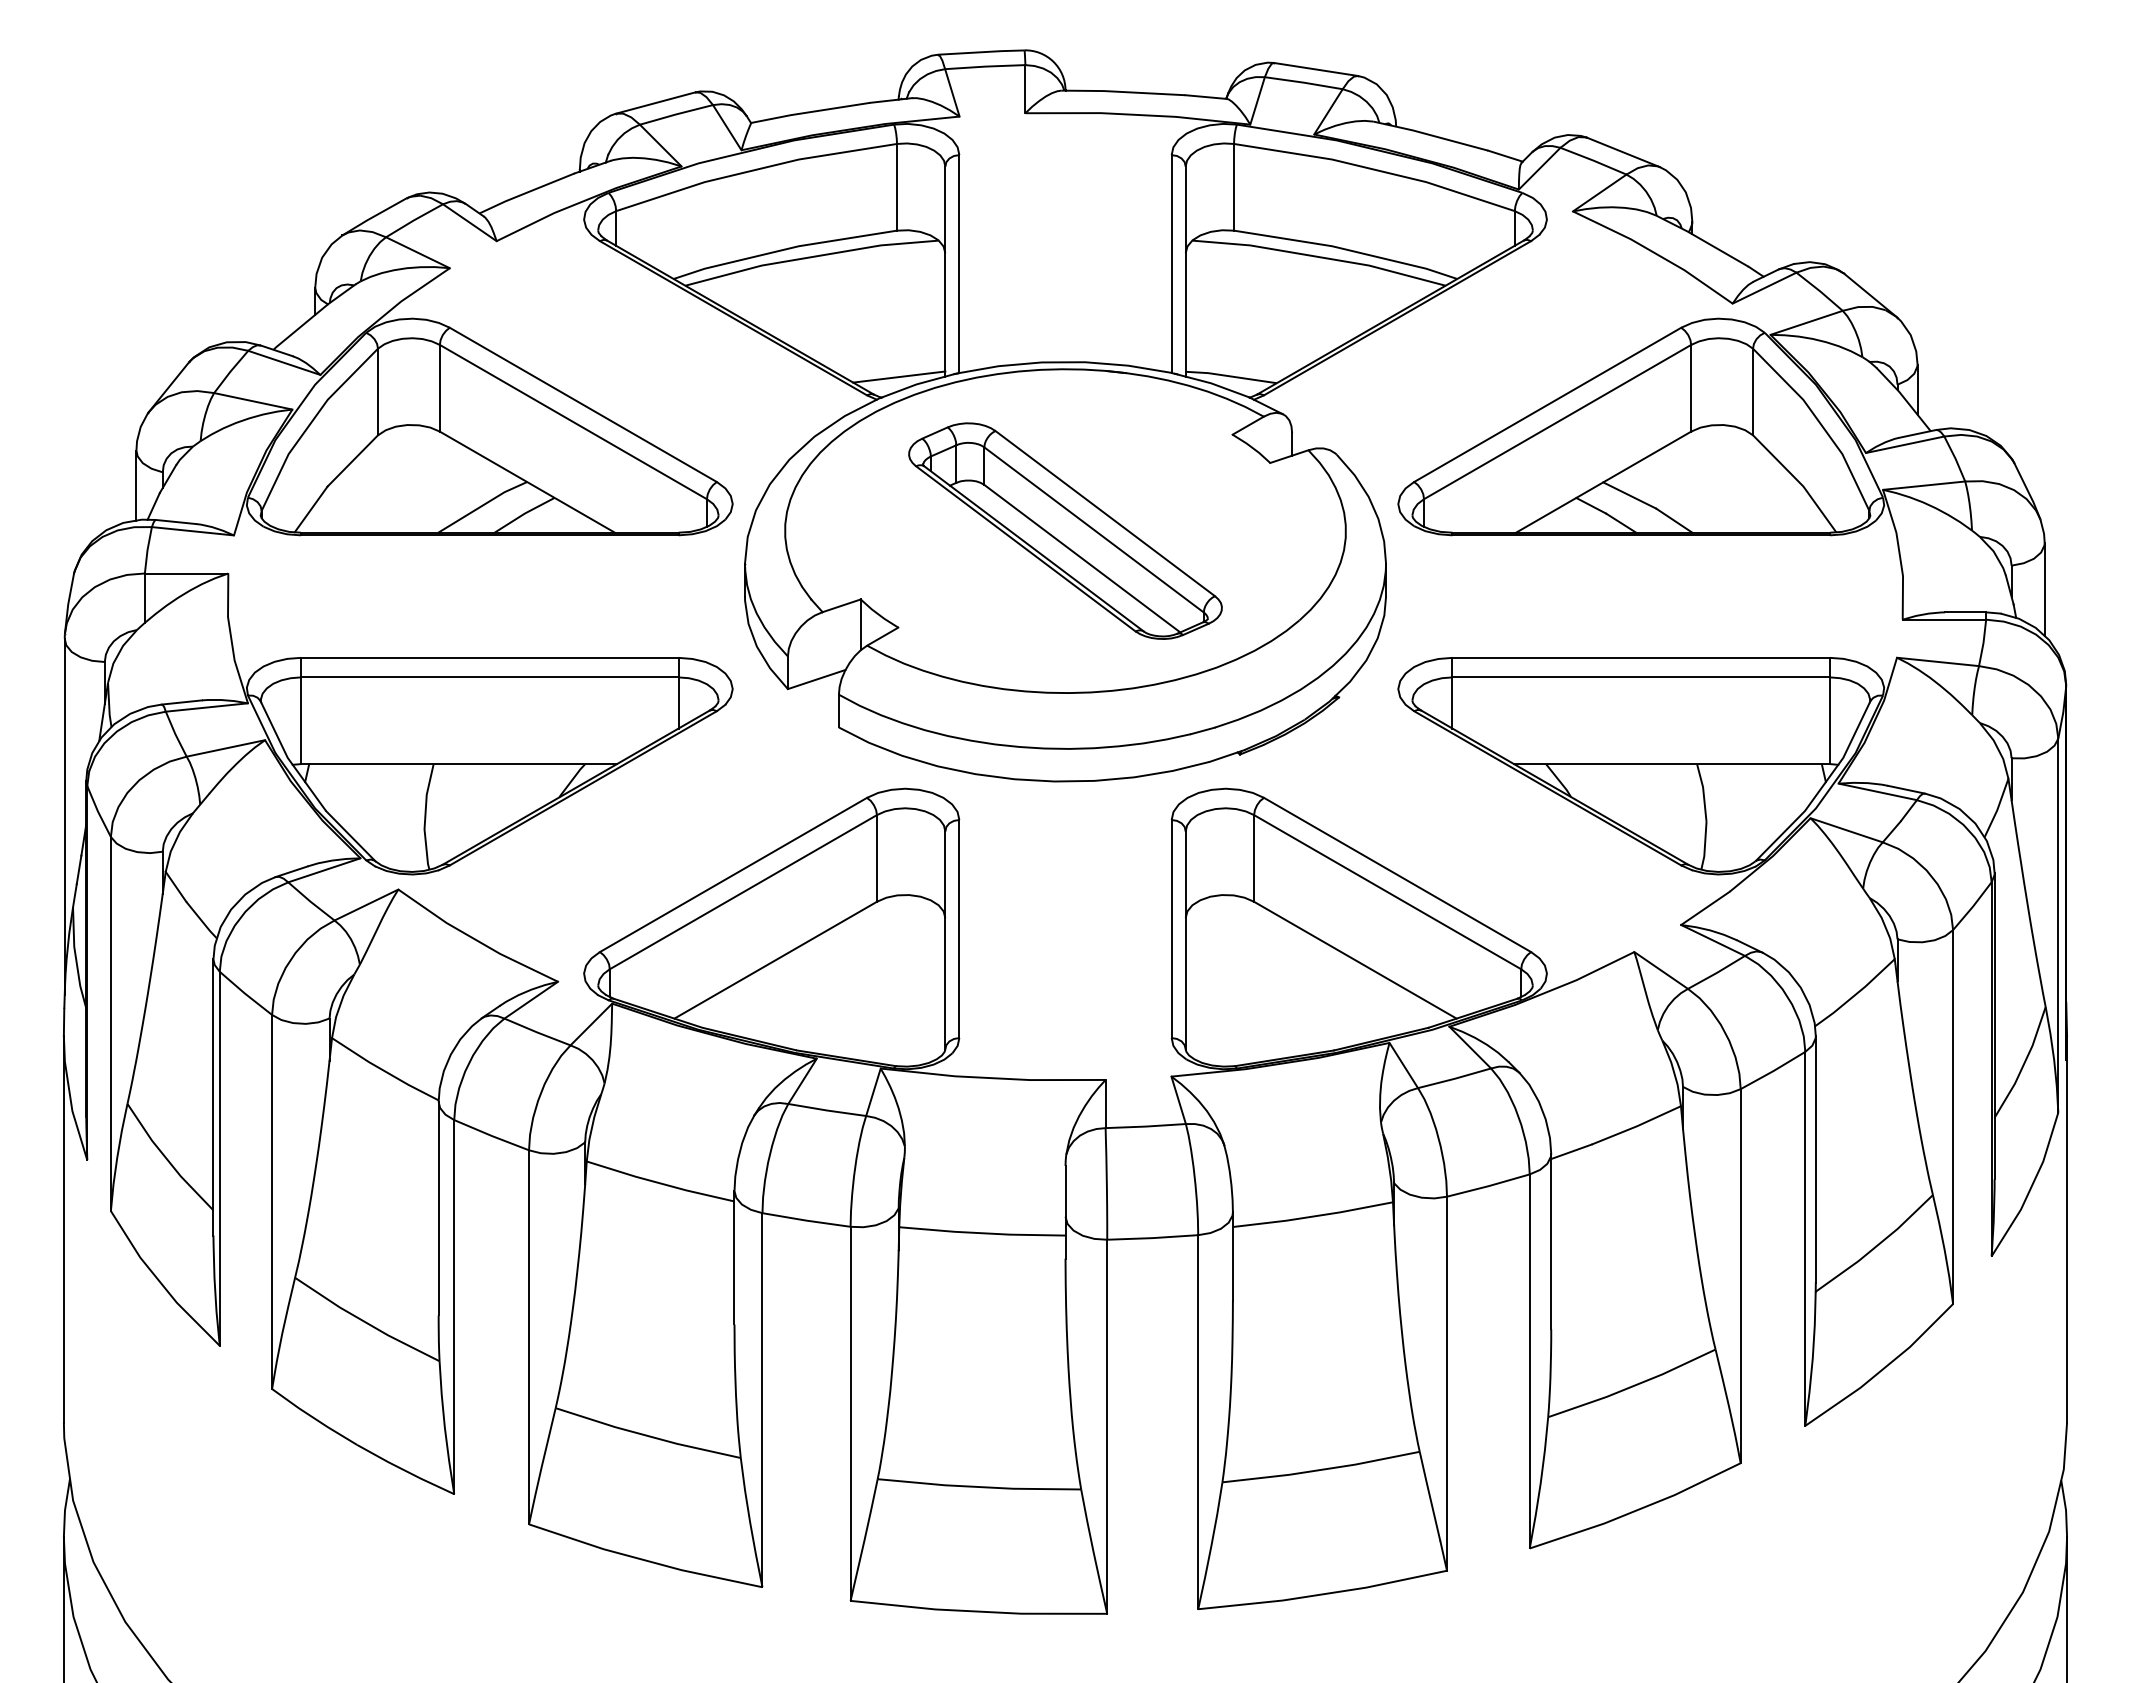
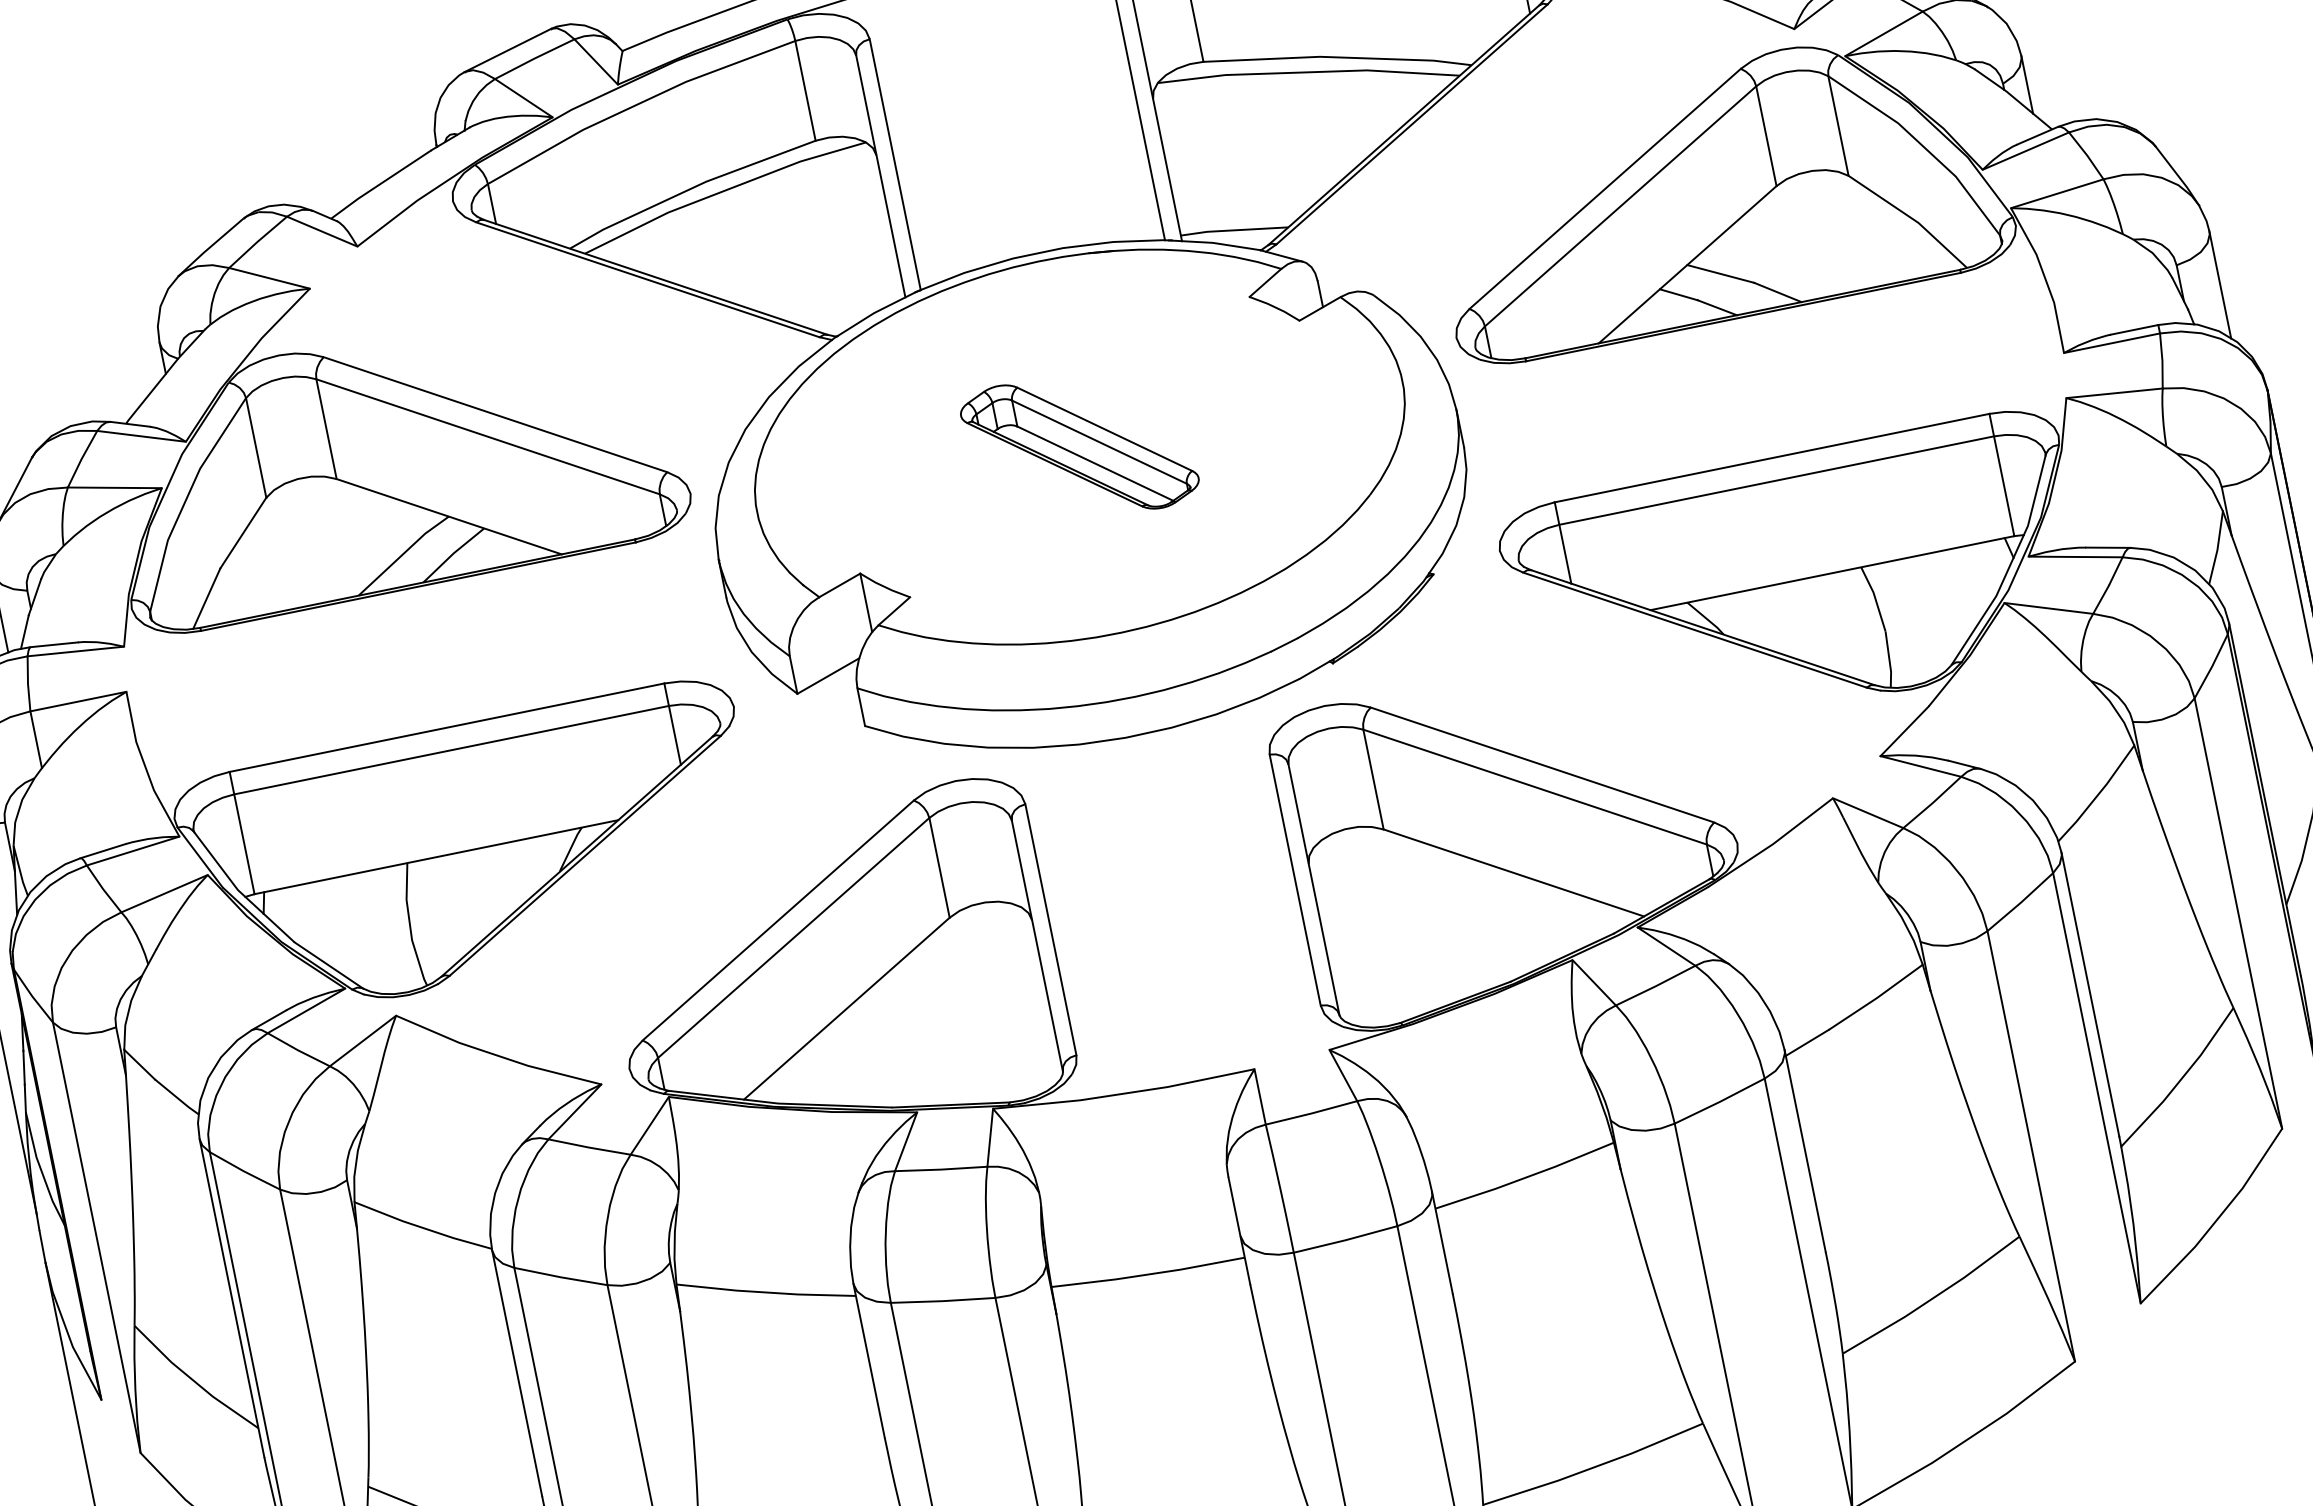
line: (899, 376) -> (852, 307), removed
part: (1065, 530) -> (1079, 446), size x0.6

